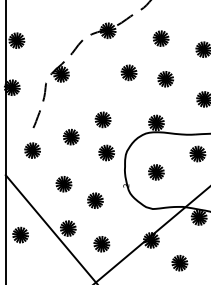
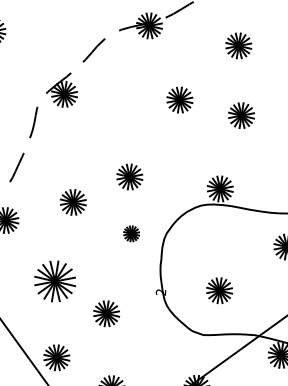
part: (106, 152) -> (131, 232), size x0.6
part: (156, 172) -> (219, 290), moved
part: (63, 184) -> (54, 282), size x1.6

